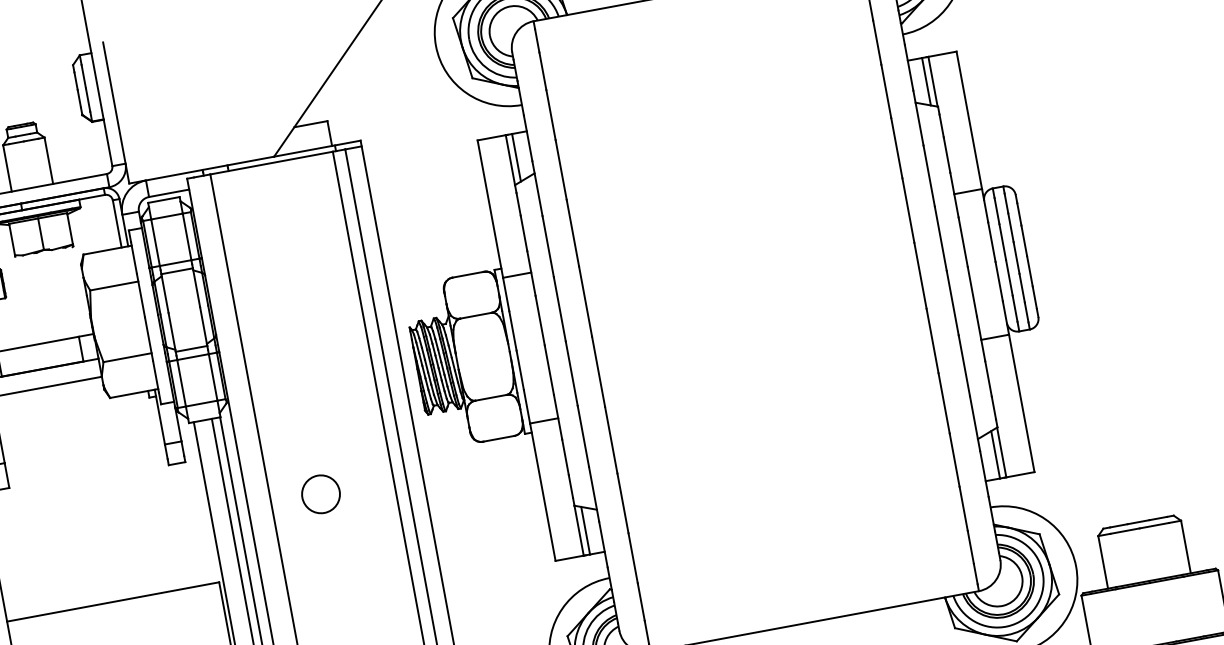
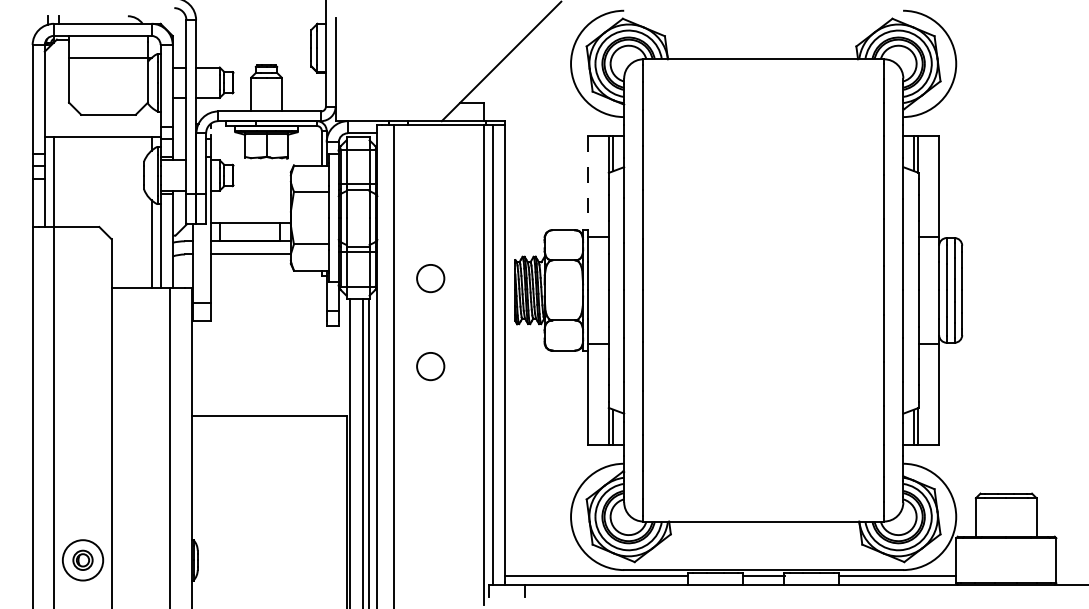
line: (491, 210) -> (588, 187), solid -> dashed
circle: (298, 374) -> (430, 278), added

